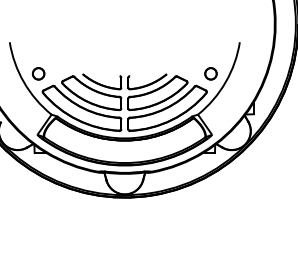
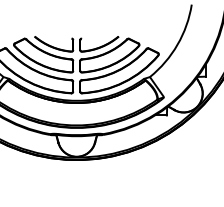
circle: (210, 73) -> (162, 35), removed

